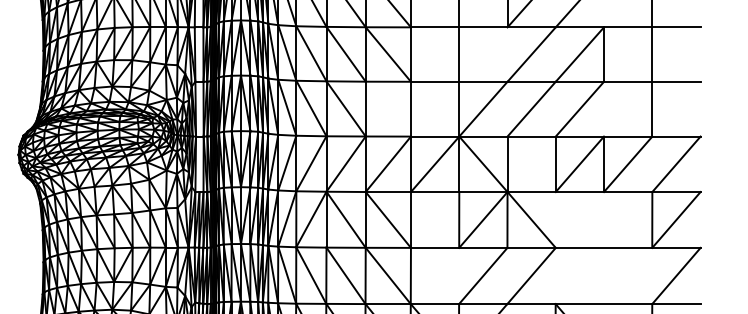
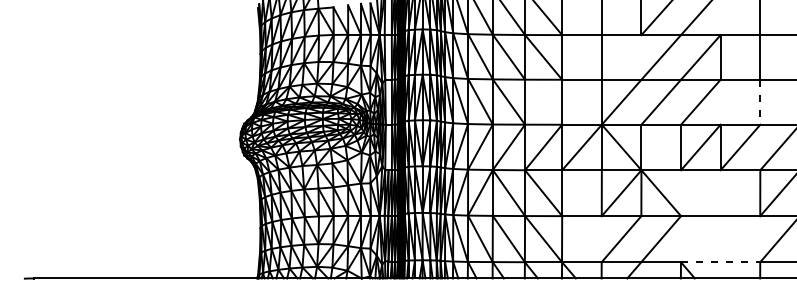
line: (652, 109) -> (760, 102), solid -> dashed
line: (603, 304) -> (720, 262), solid -> dashed

